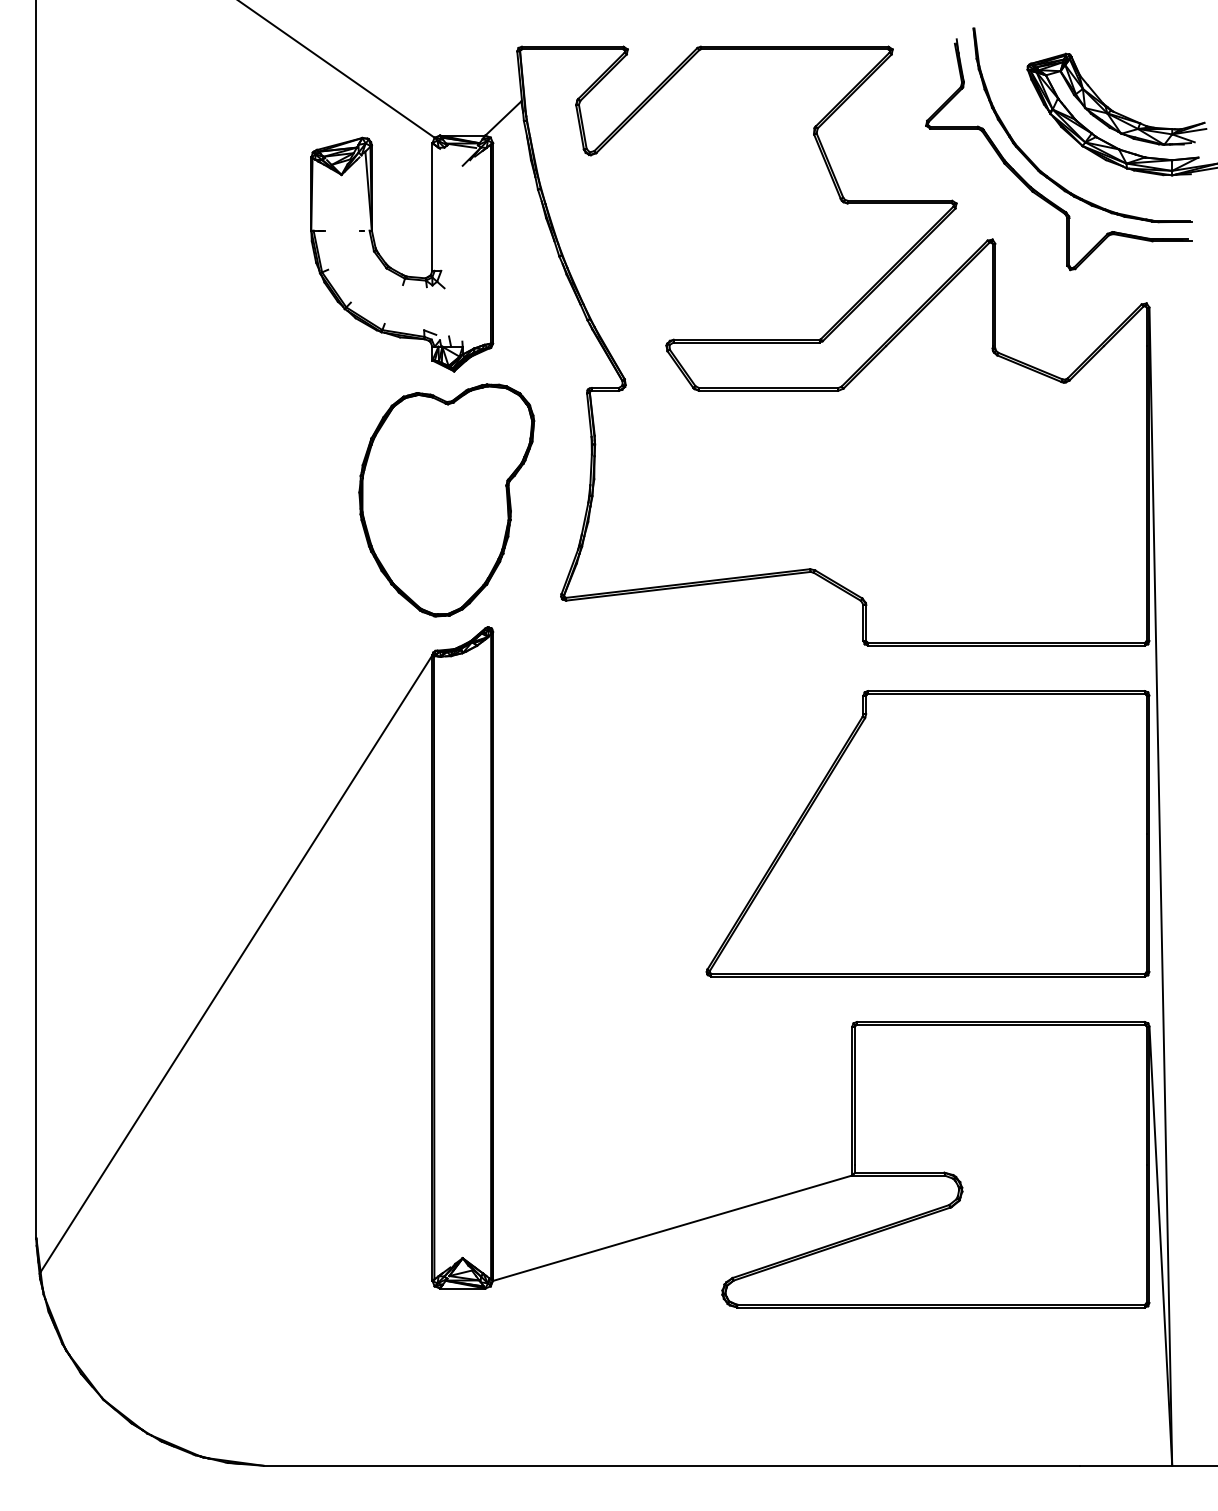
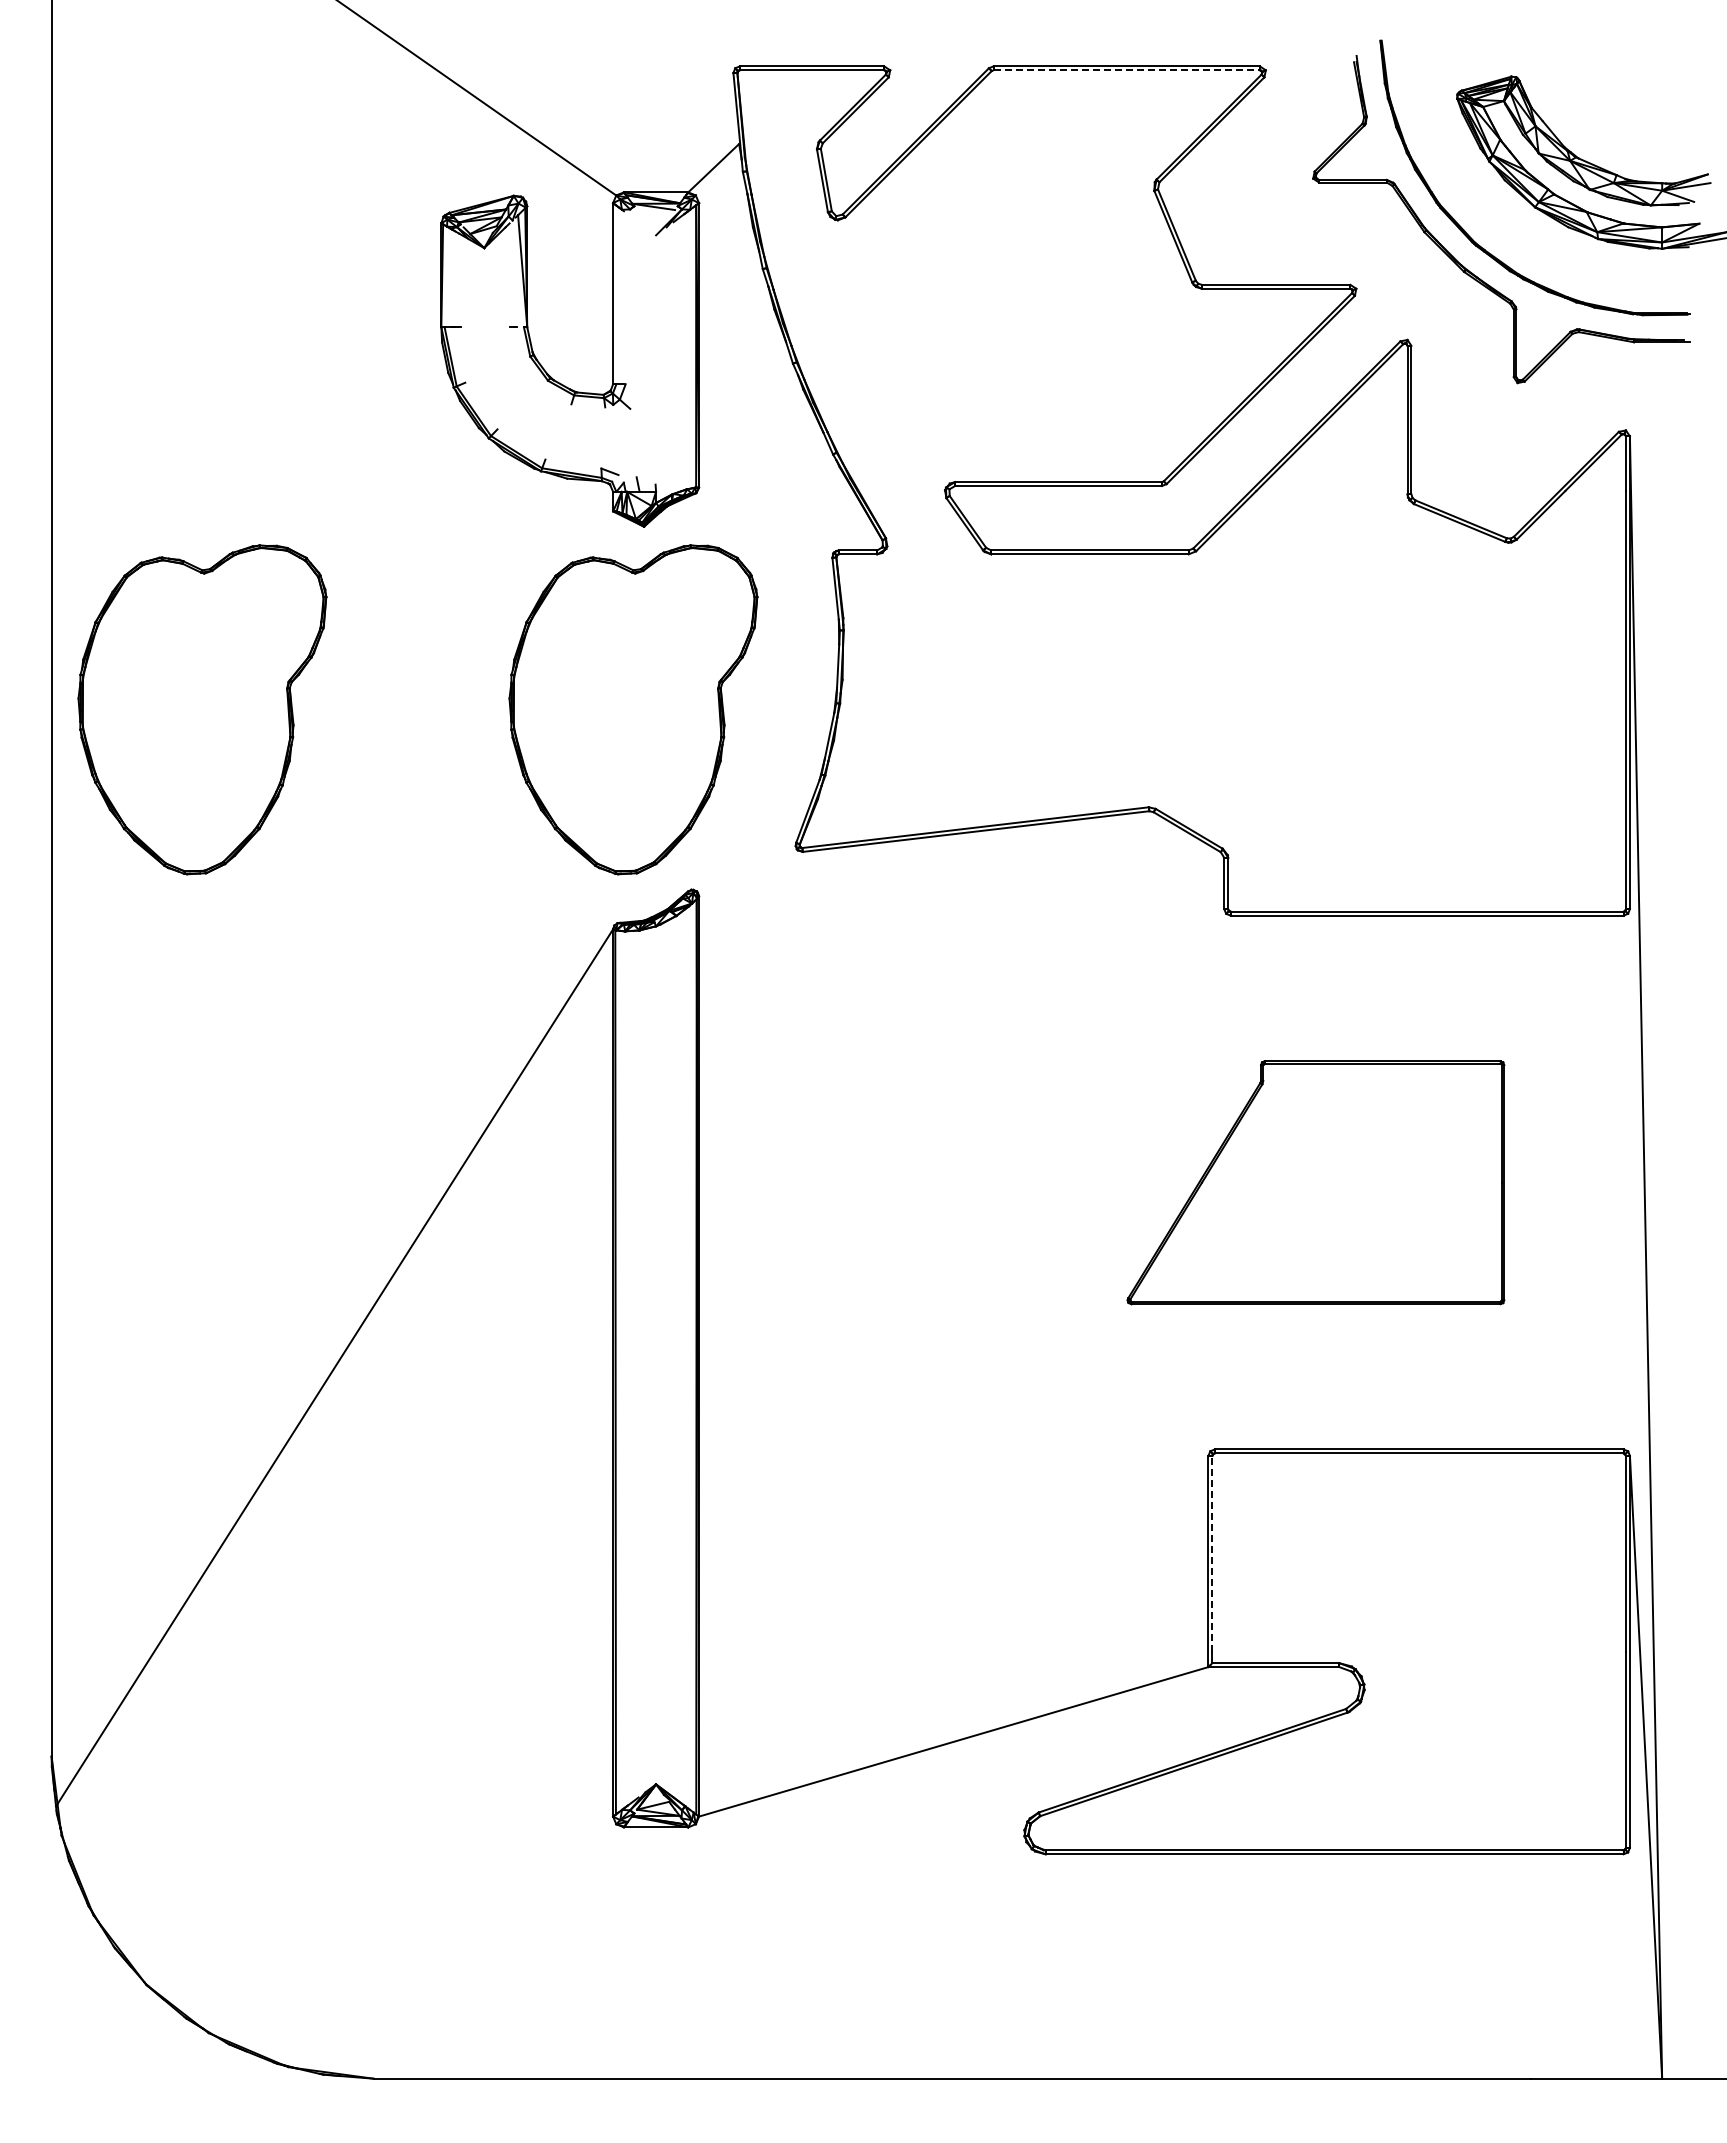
line: (795, 49) -> (1127, 70), solid -> dashed
part: (142, 500) -> (202, 709), added
part: (927, 833) -> (1315, 1182), size x0.6
line: (855, 1095) -> (1212, 1553), solid -> dashed

